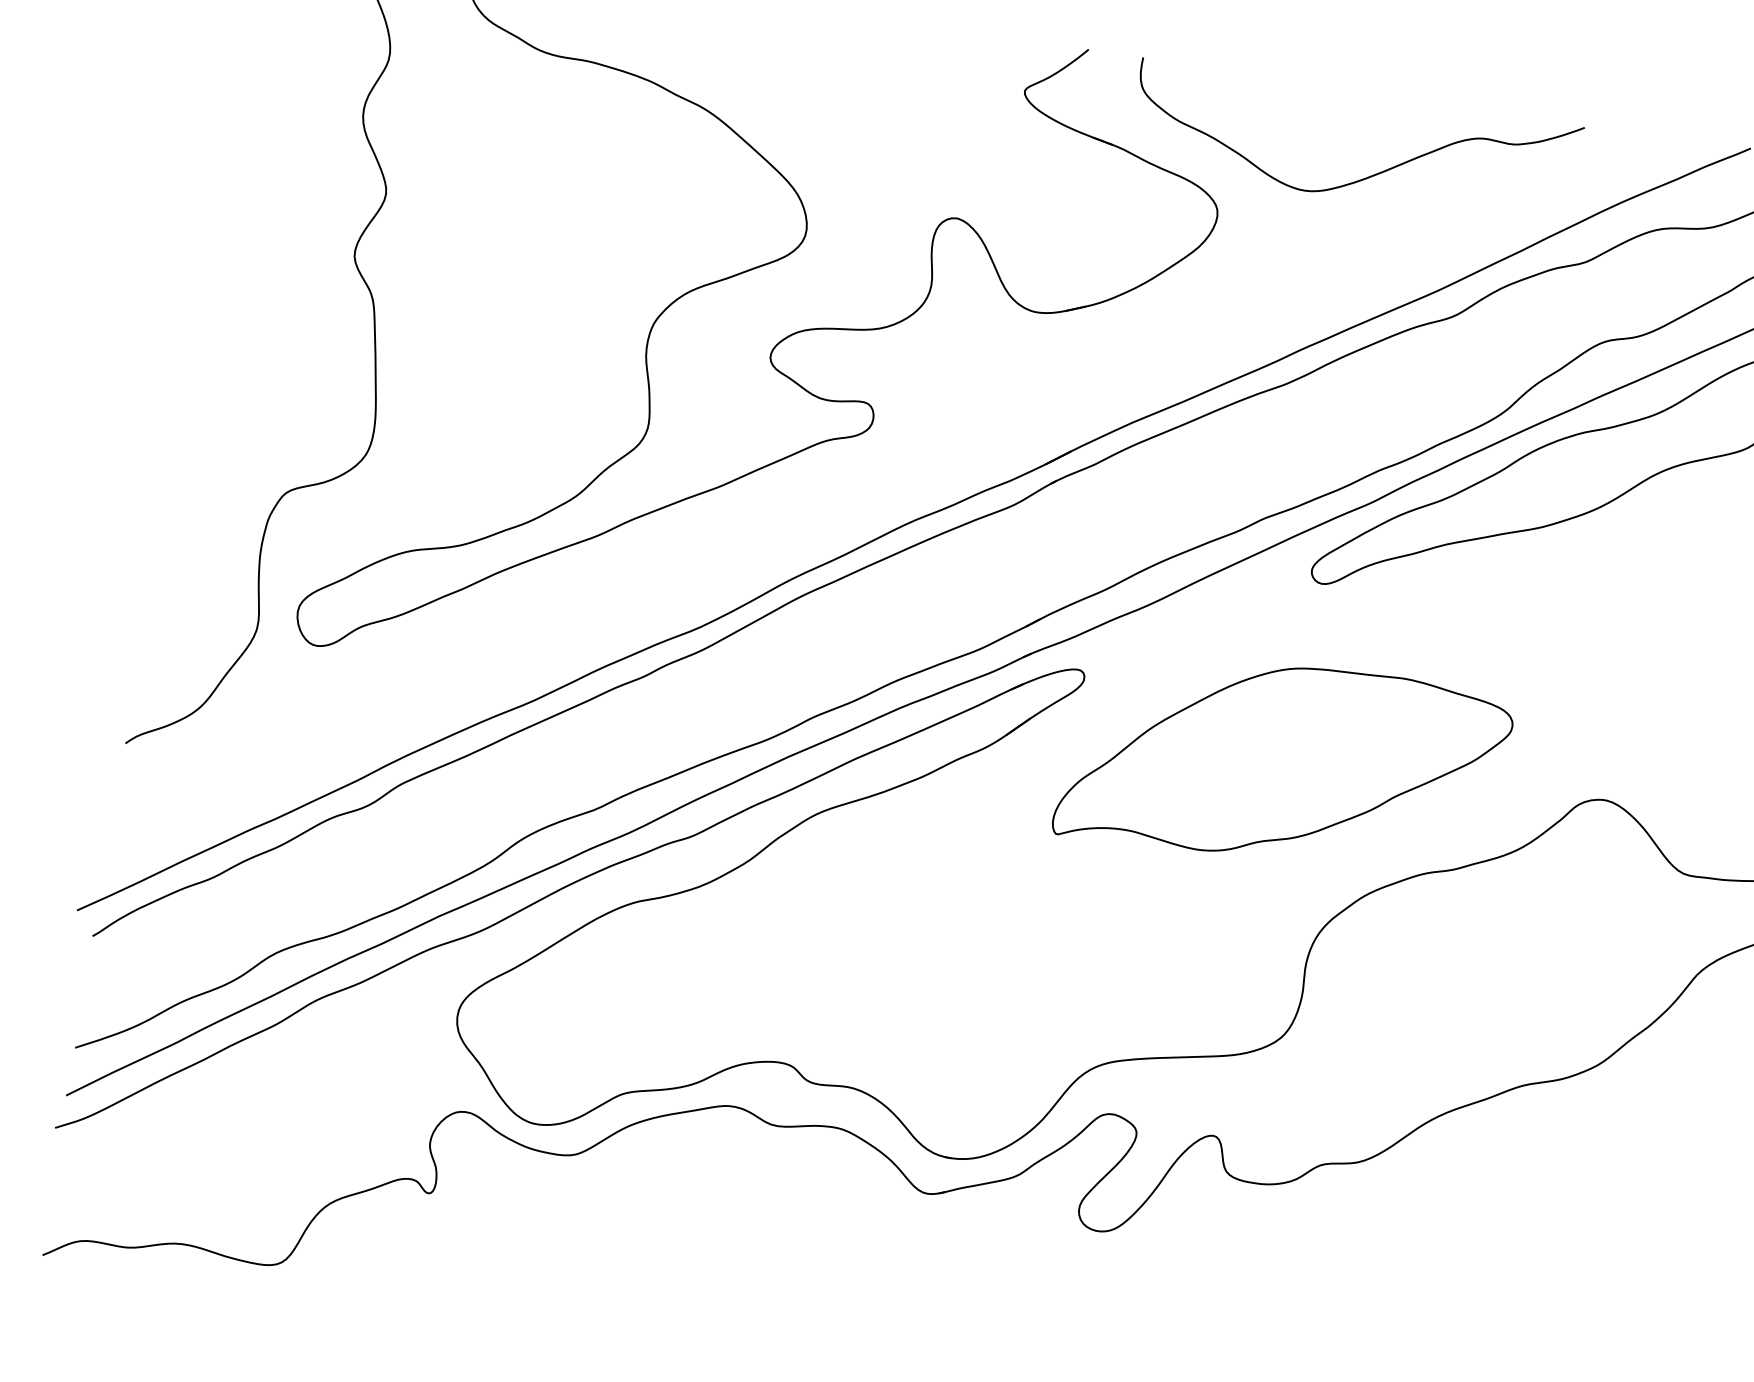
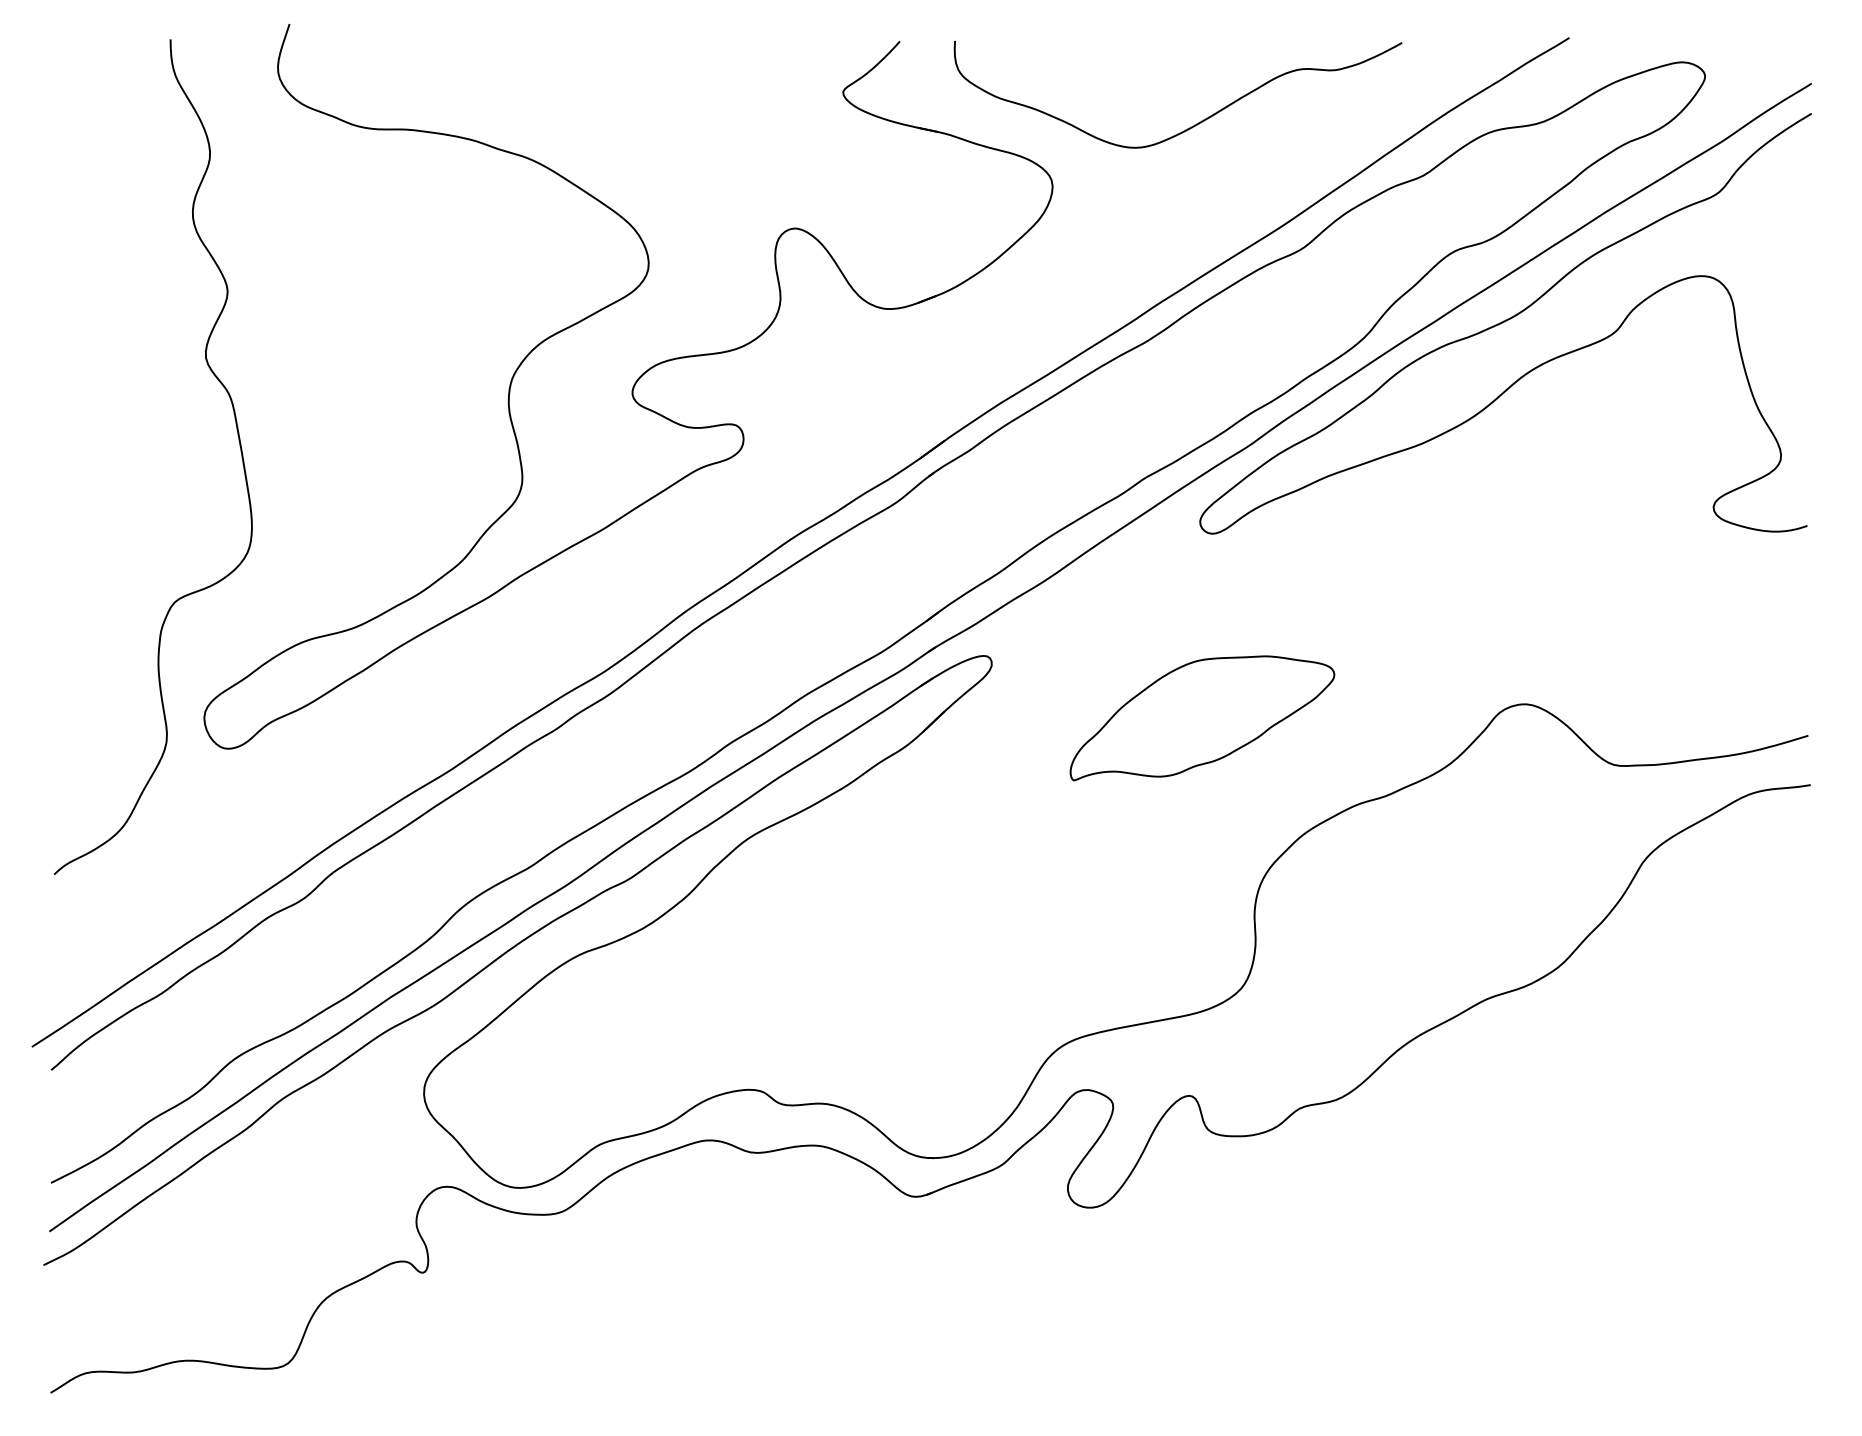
part: (1284, 764) -> (1202, 718), size x0.6

